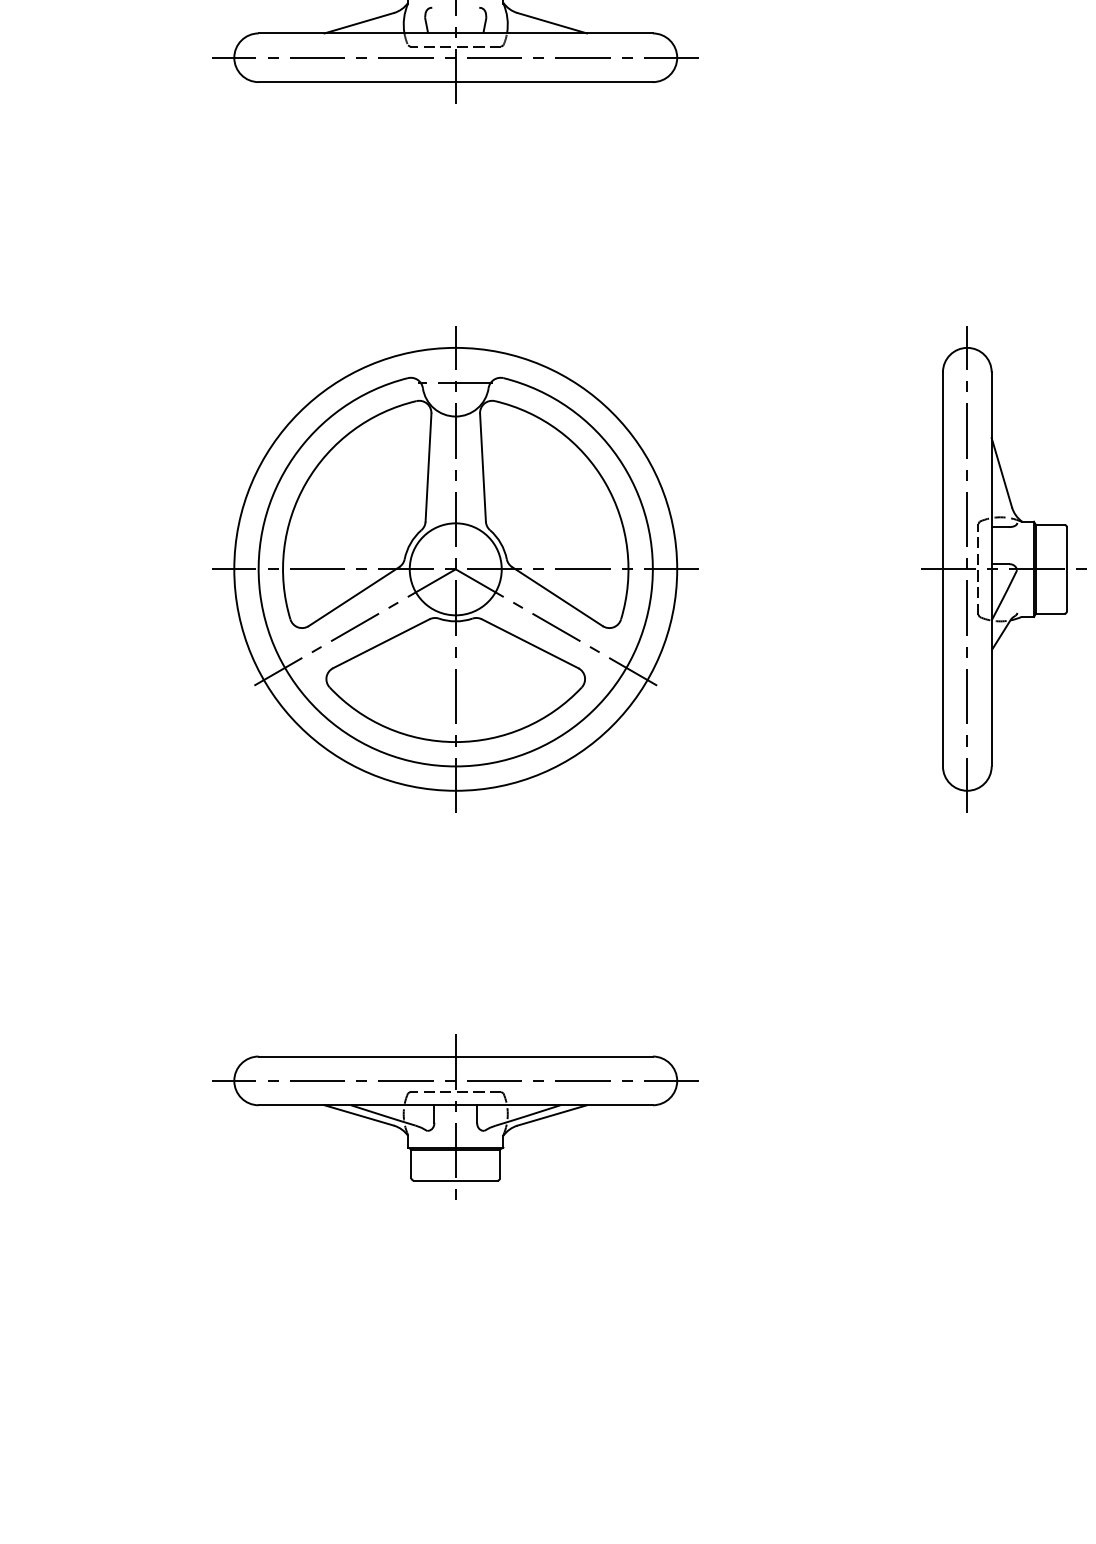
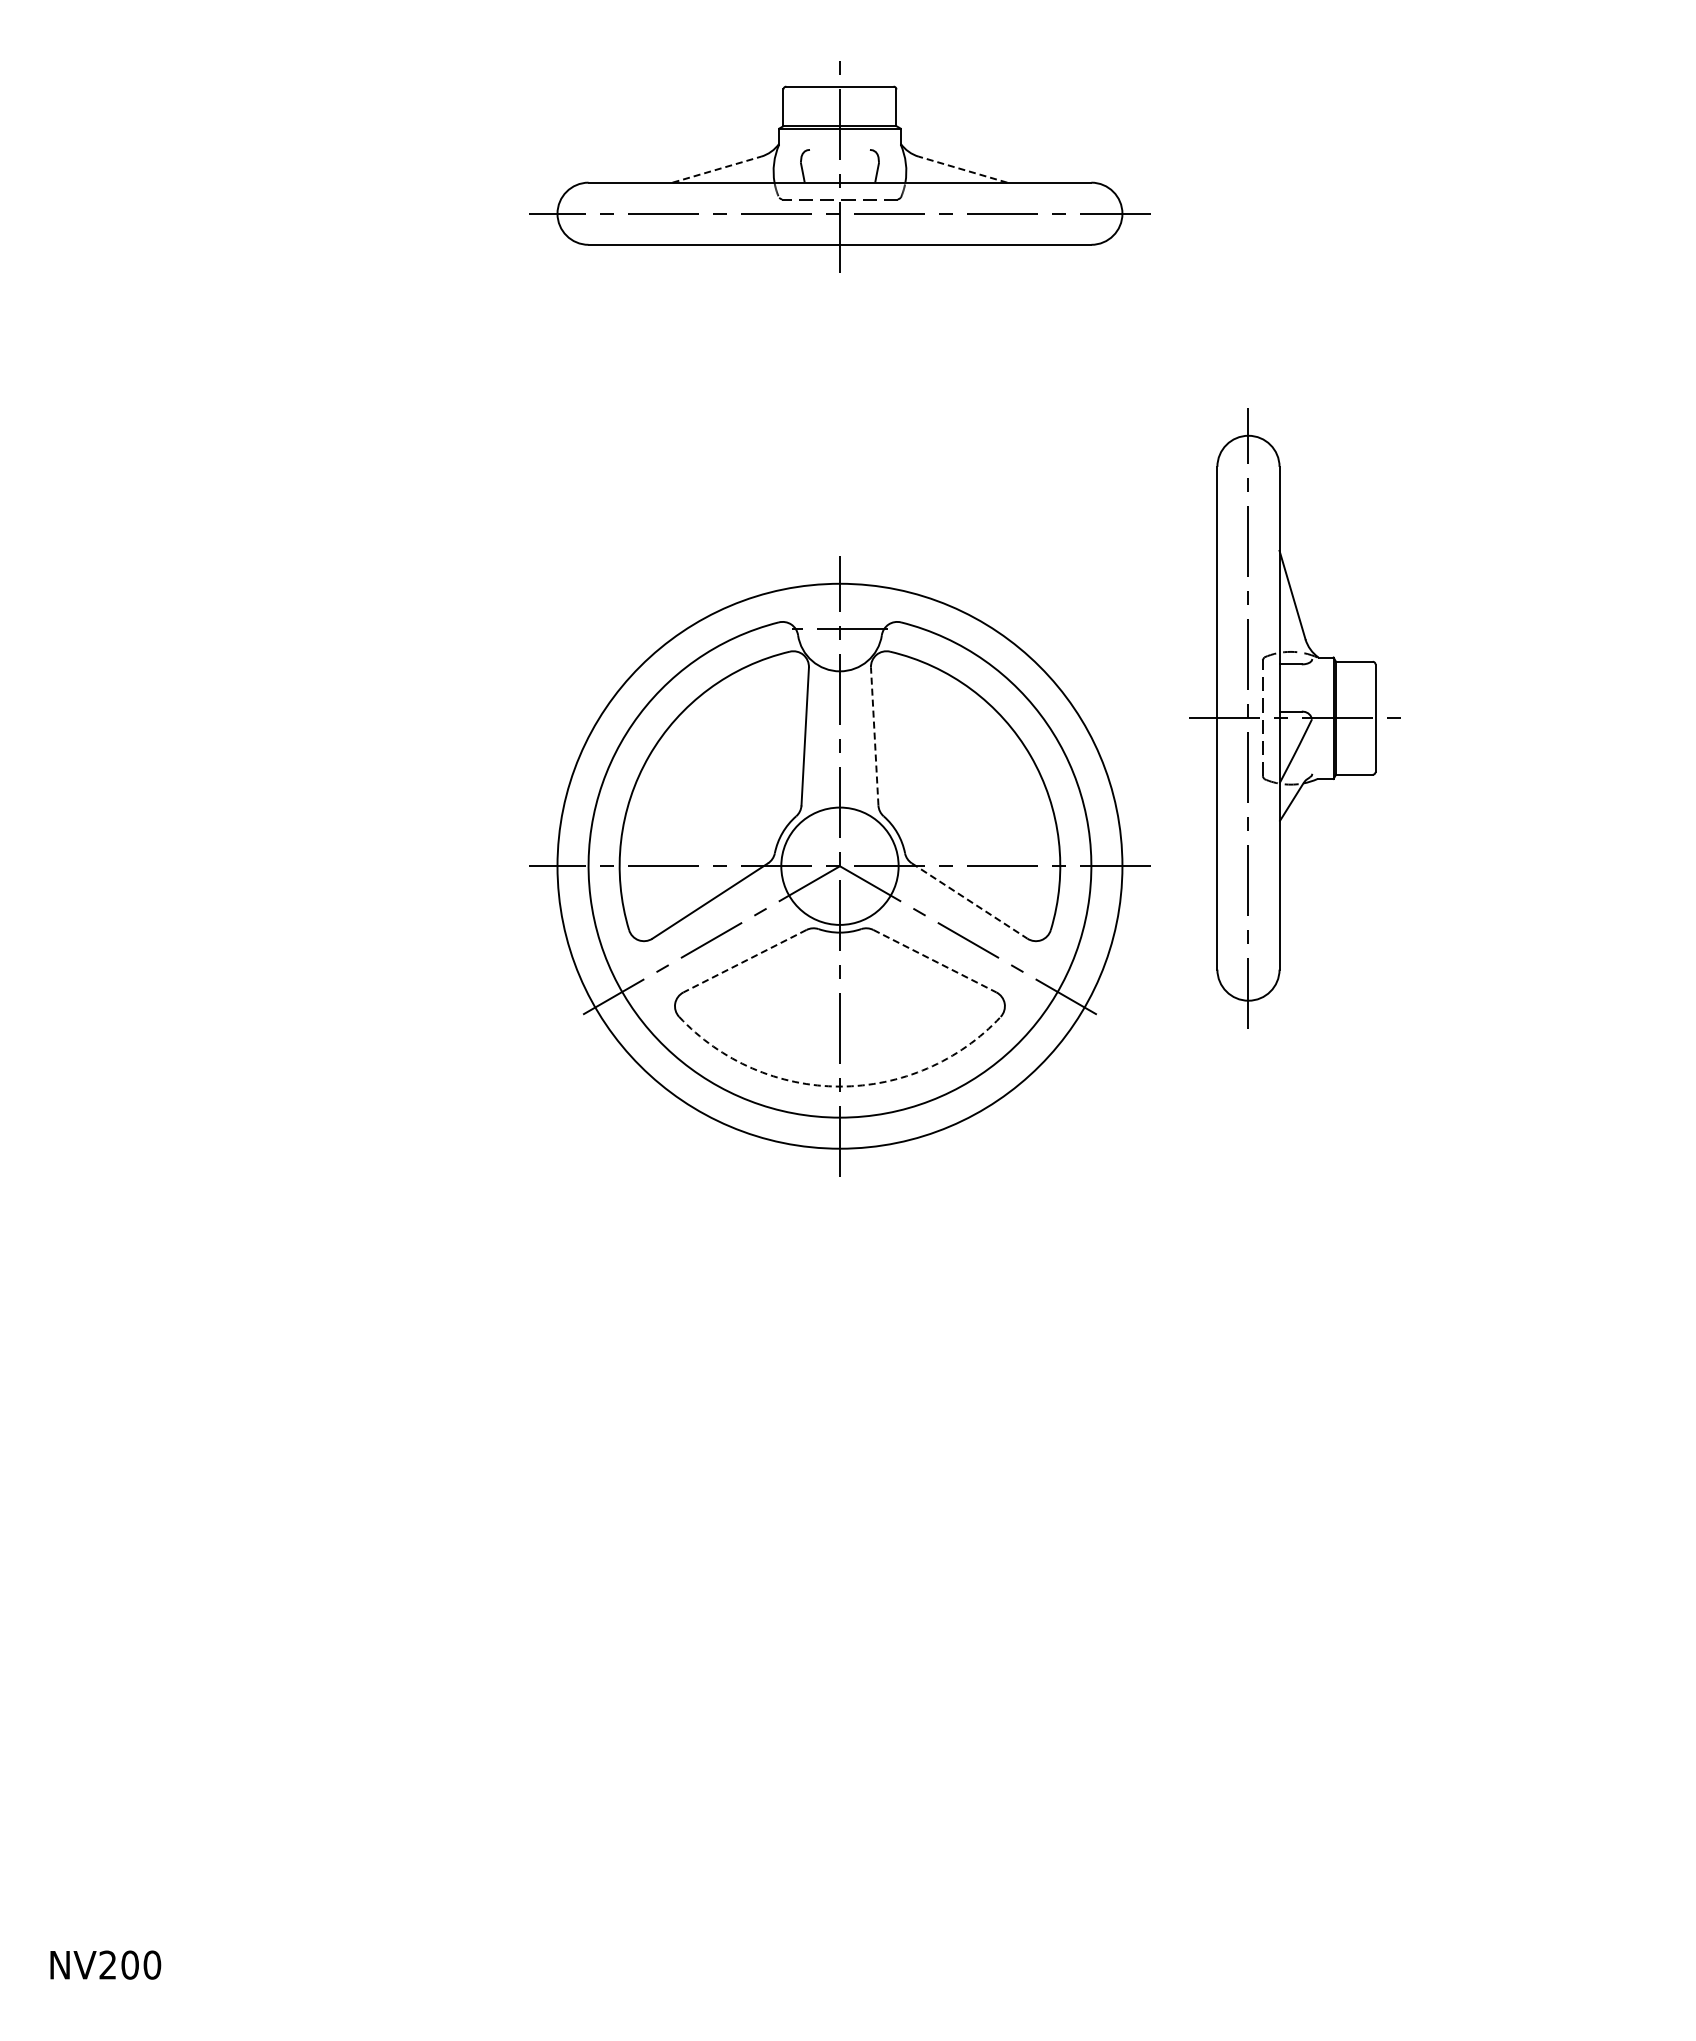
line: (359, 23) -> (717, 169), solid -> dashed
line: (551, 23) -> (962, 169), solid -> dashed
line: (482, 467) -> (874, 736), solid -> dashed
part: (1003, 569) -> (1294, 718), moved
line: (558, 596) -> (970, 901), solid -> dashed
line: (380, 644) -> (744, 961), solid -> dashed
line: (530, 644) -> (935, 961), solid -> dashed
arc: (455, 742) -> (839, 1086), solid -> dashed
part: (455, 1116) -> (839, 1564), removed

